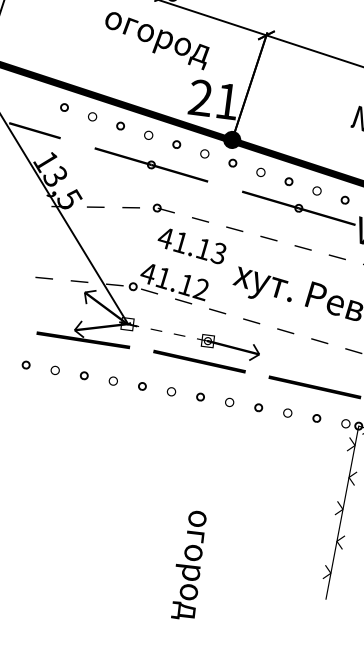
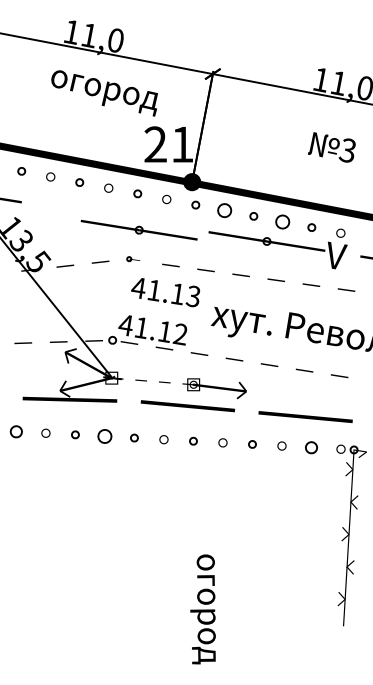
part: (150, 164) -> (138, 229), moved
part: (260, 172) -> (224, 210), size x1.6
part: (316, 190) -> (282, 221), size x1.6
part: (164, 208) -> (133, 258), size x0.6
part: (26, 364) -> (16, 431), size x1.6
part: (112, 381) -> (104, 436), size x1.6
part: (316, 418) -> (311, 447), size x1.6

